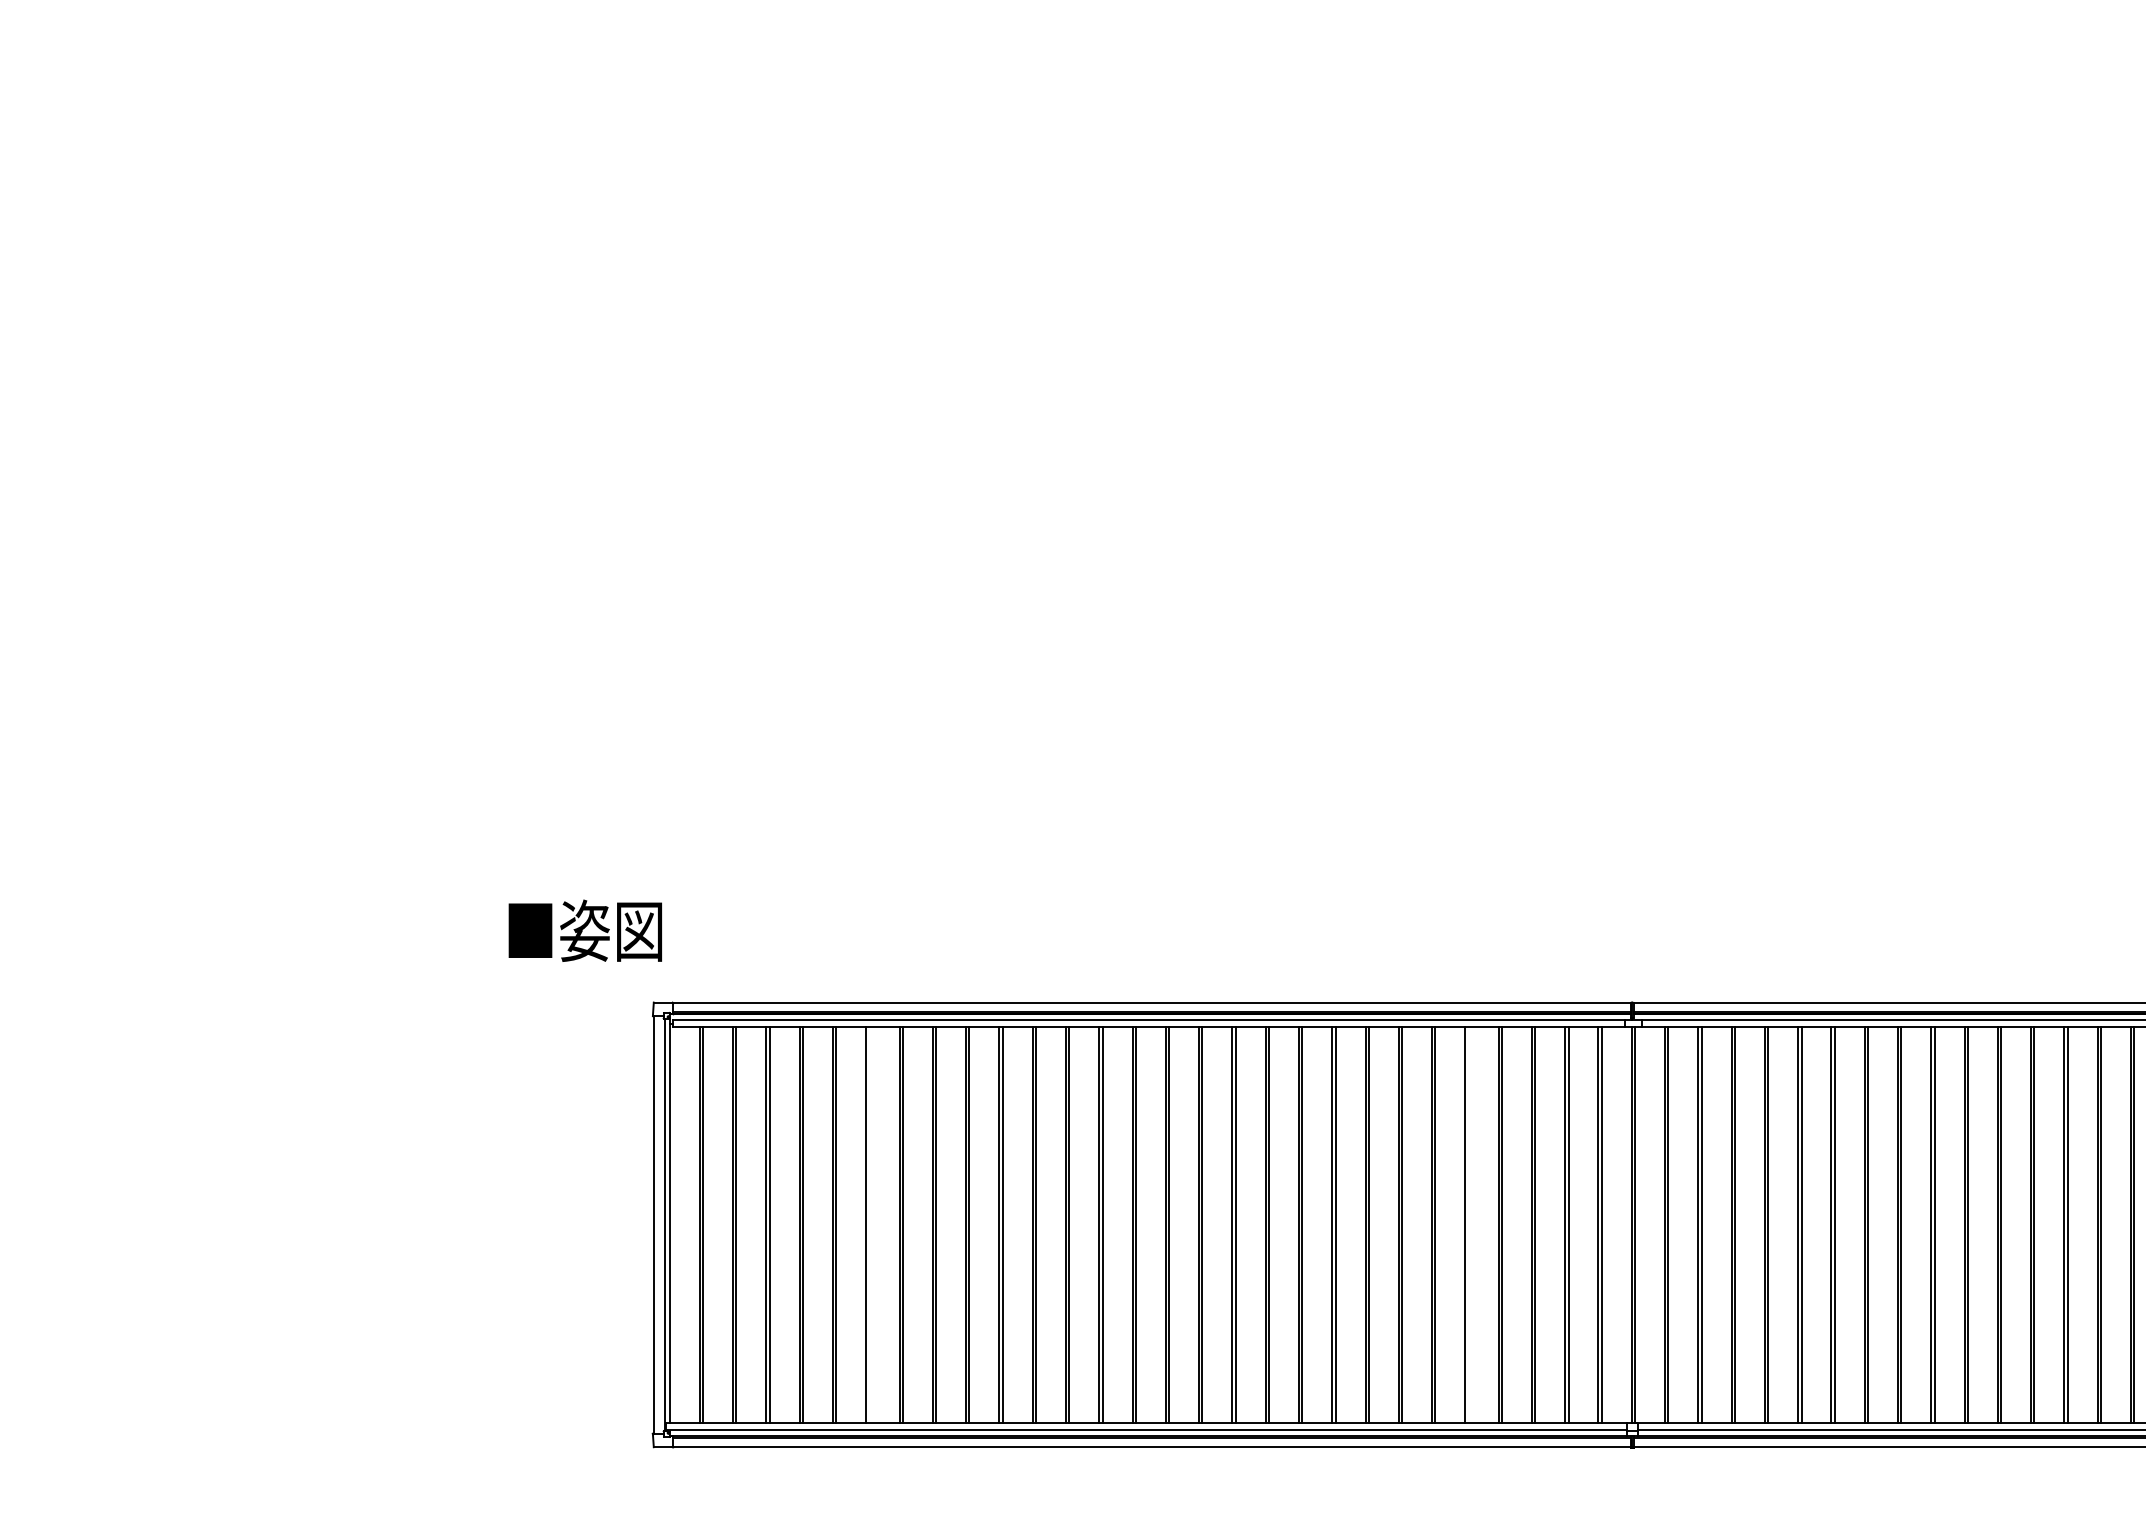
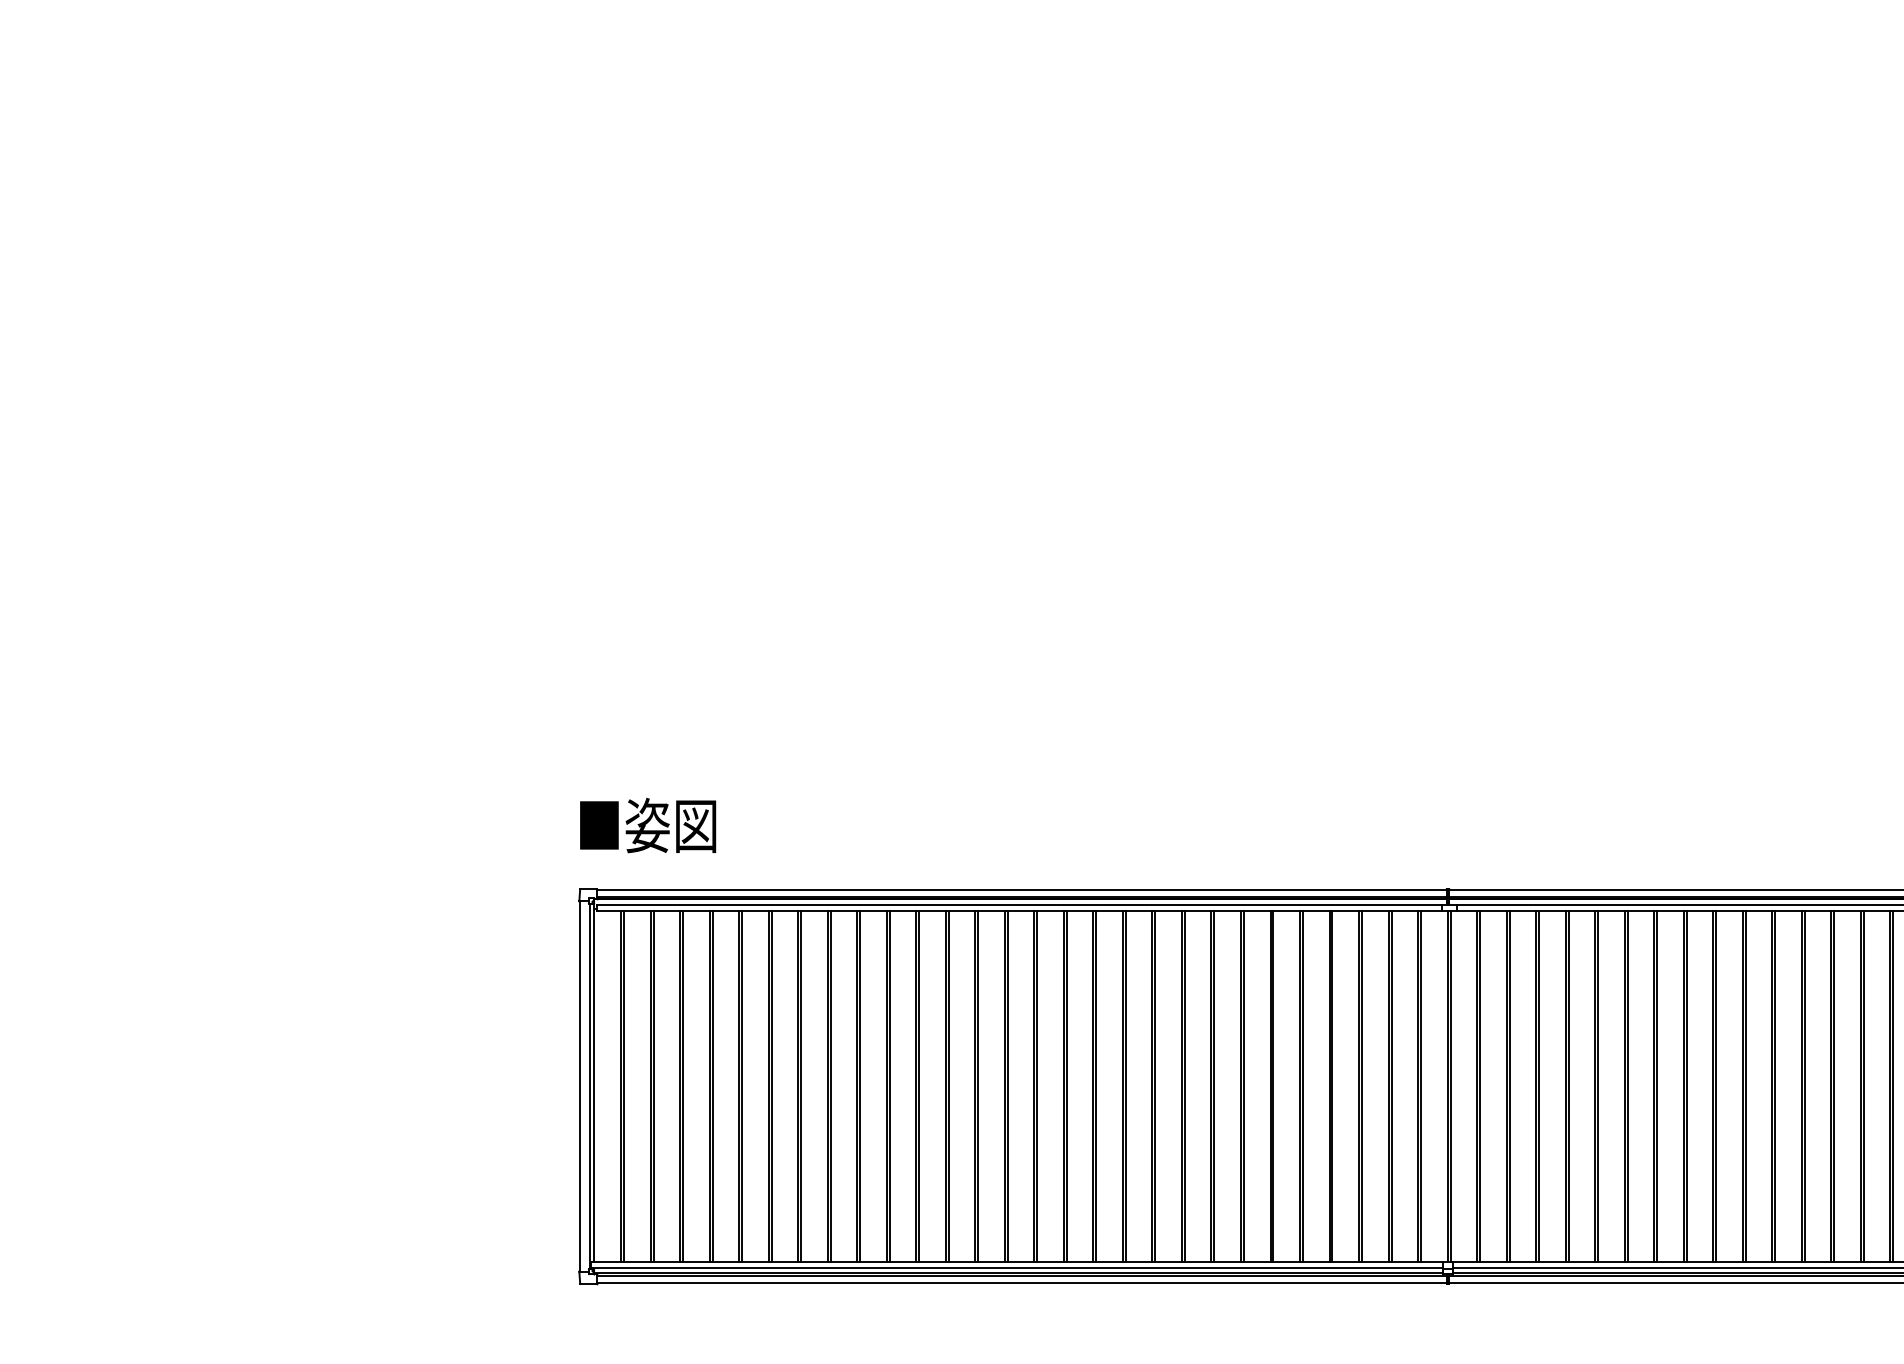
text: (584, 930) -> (647, 825), moved
line: (869, 1224) -> (771, 1086), added
line: (1468, 1224) -> (1302, 1086), added

